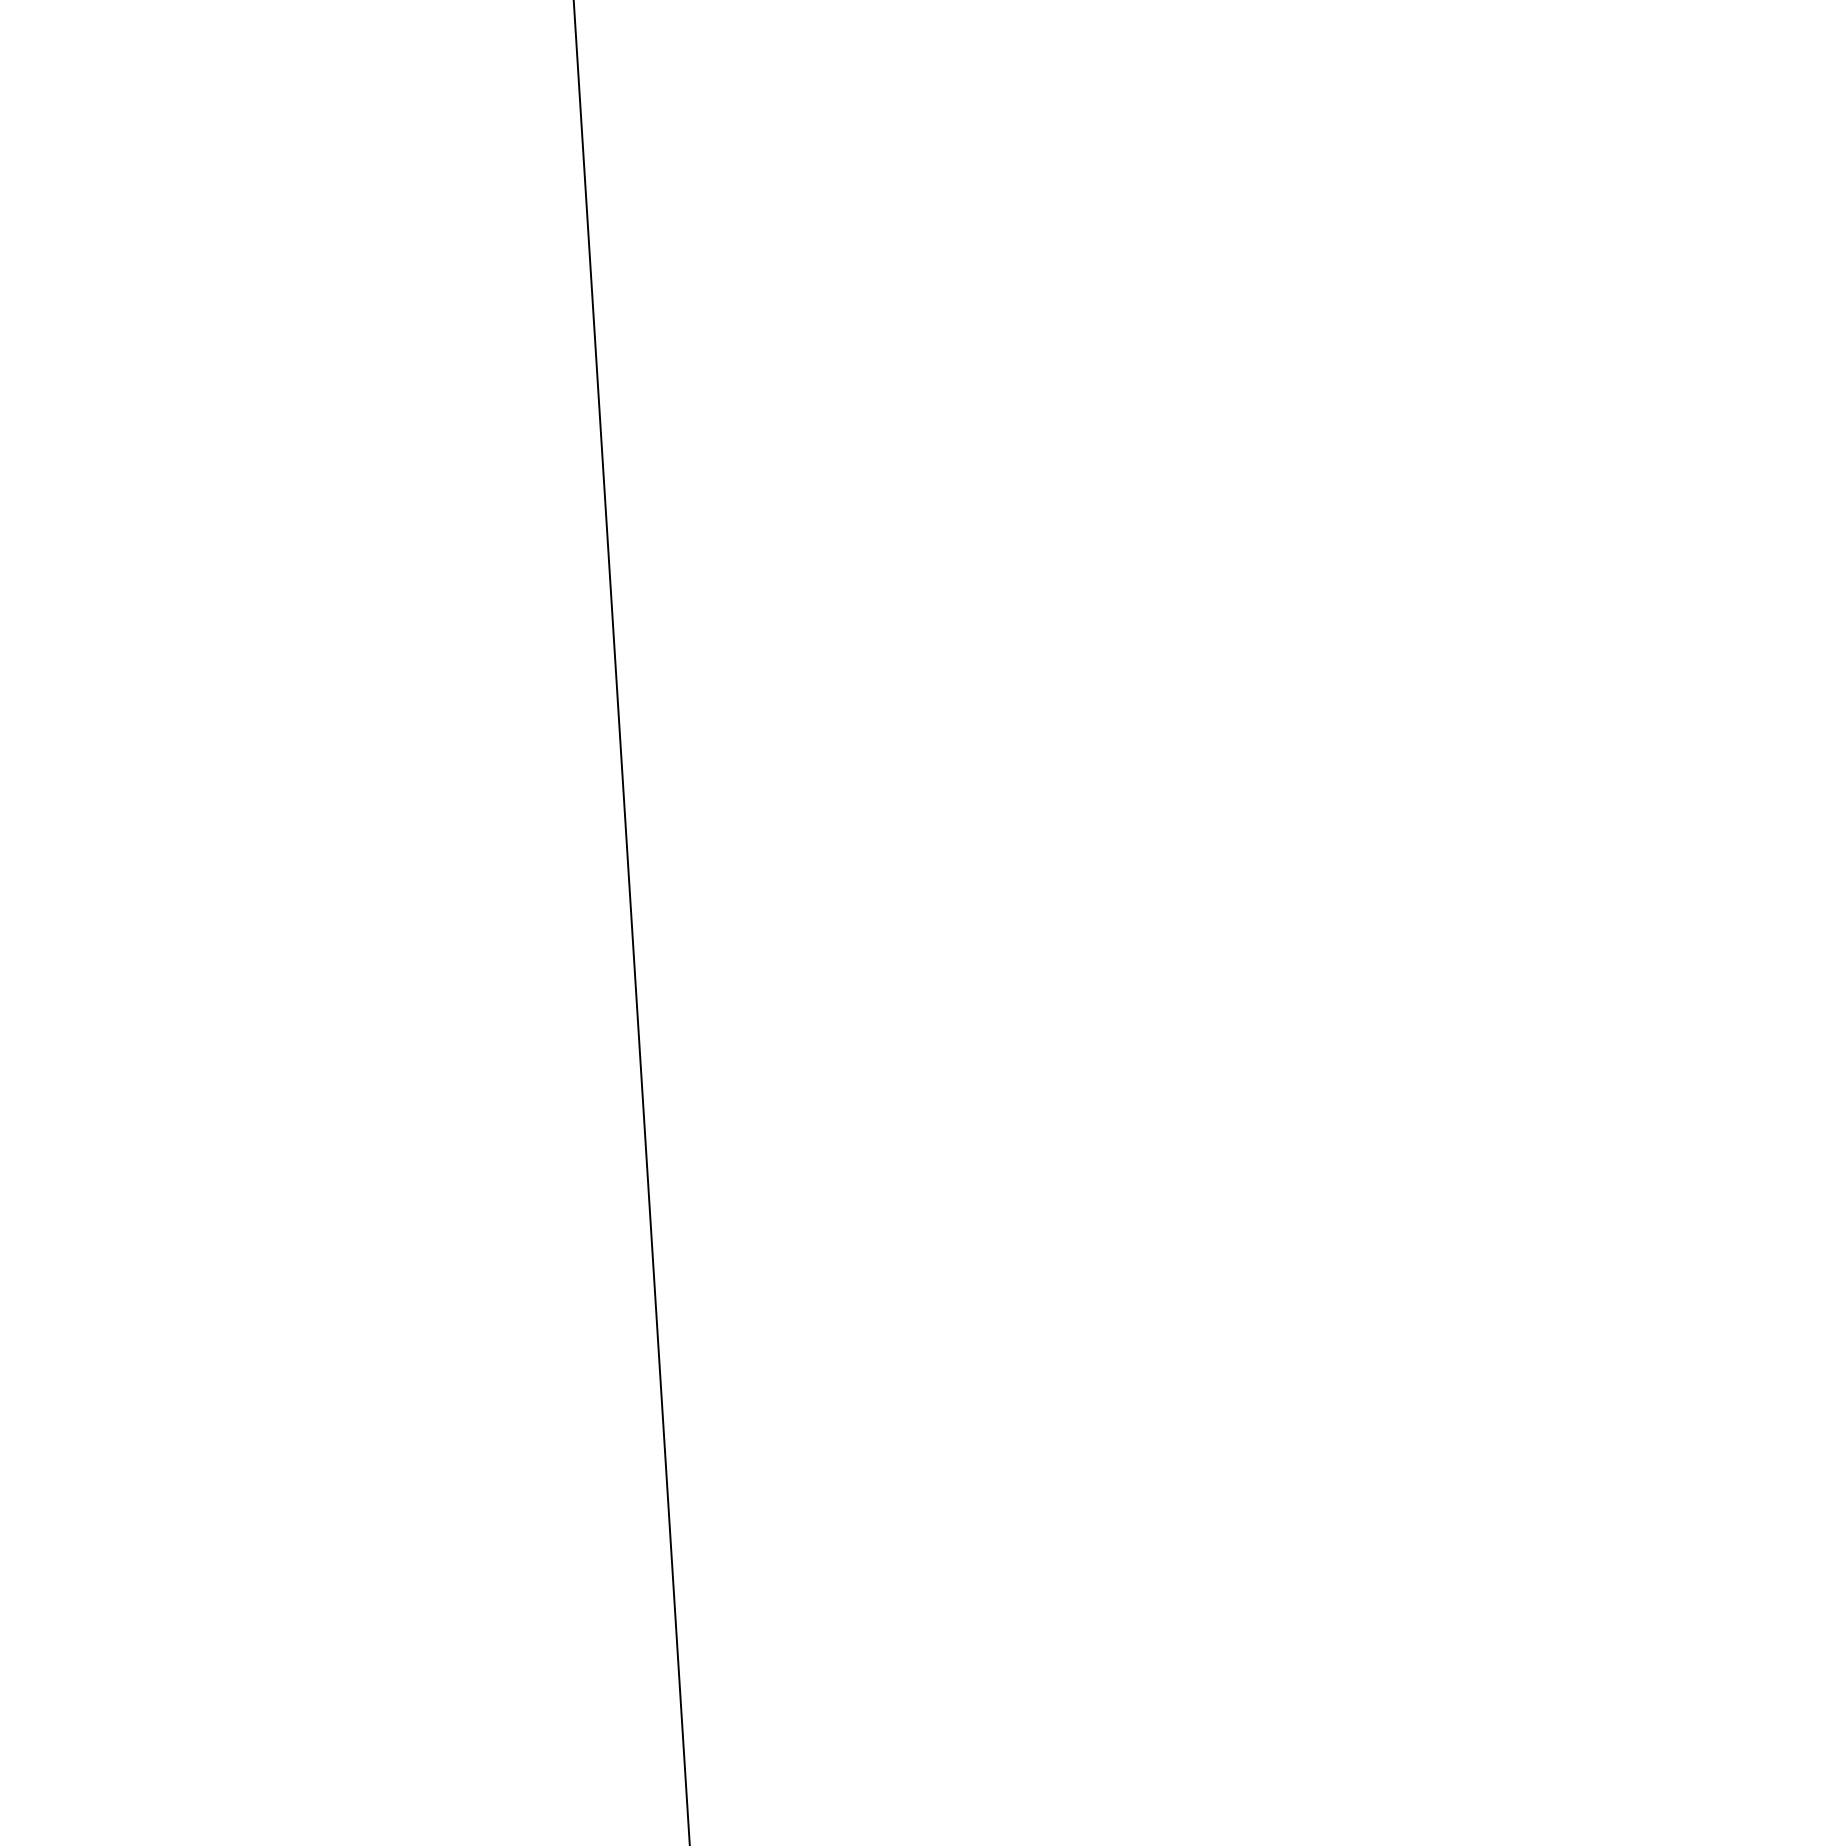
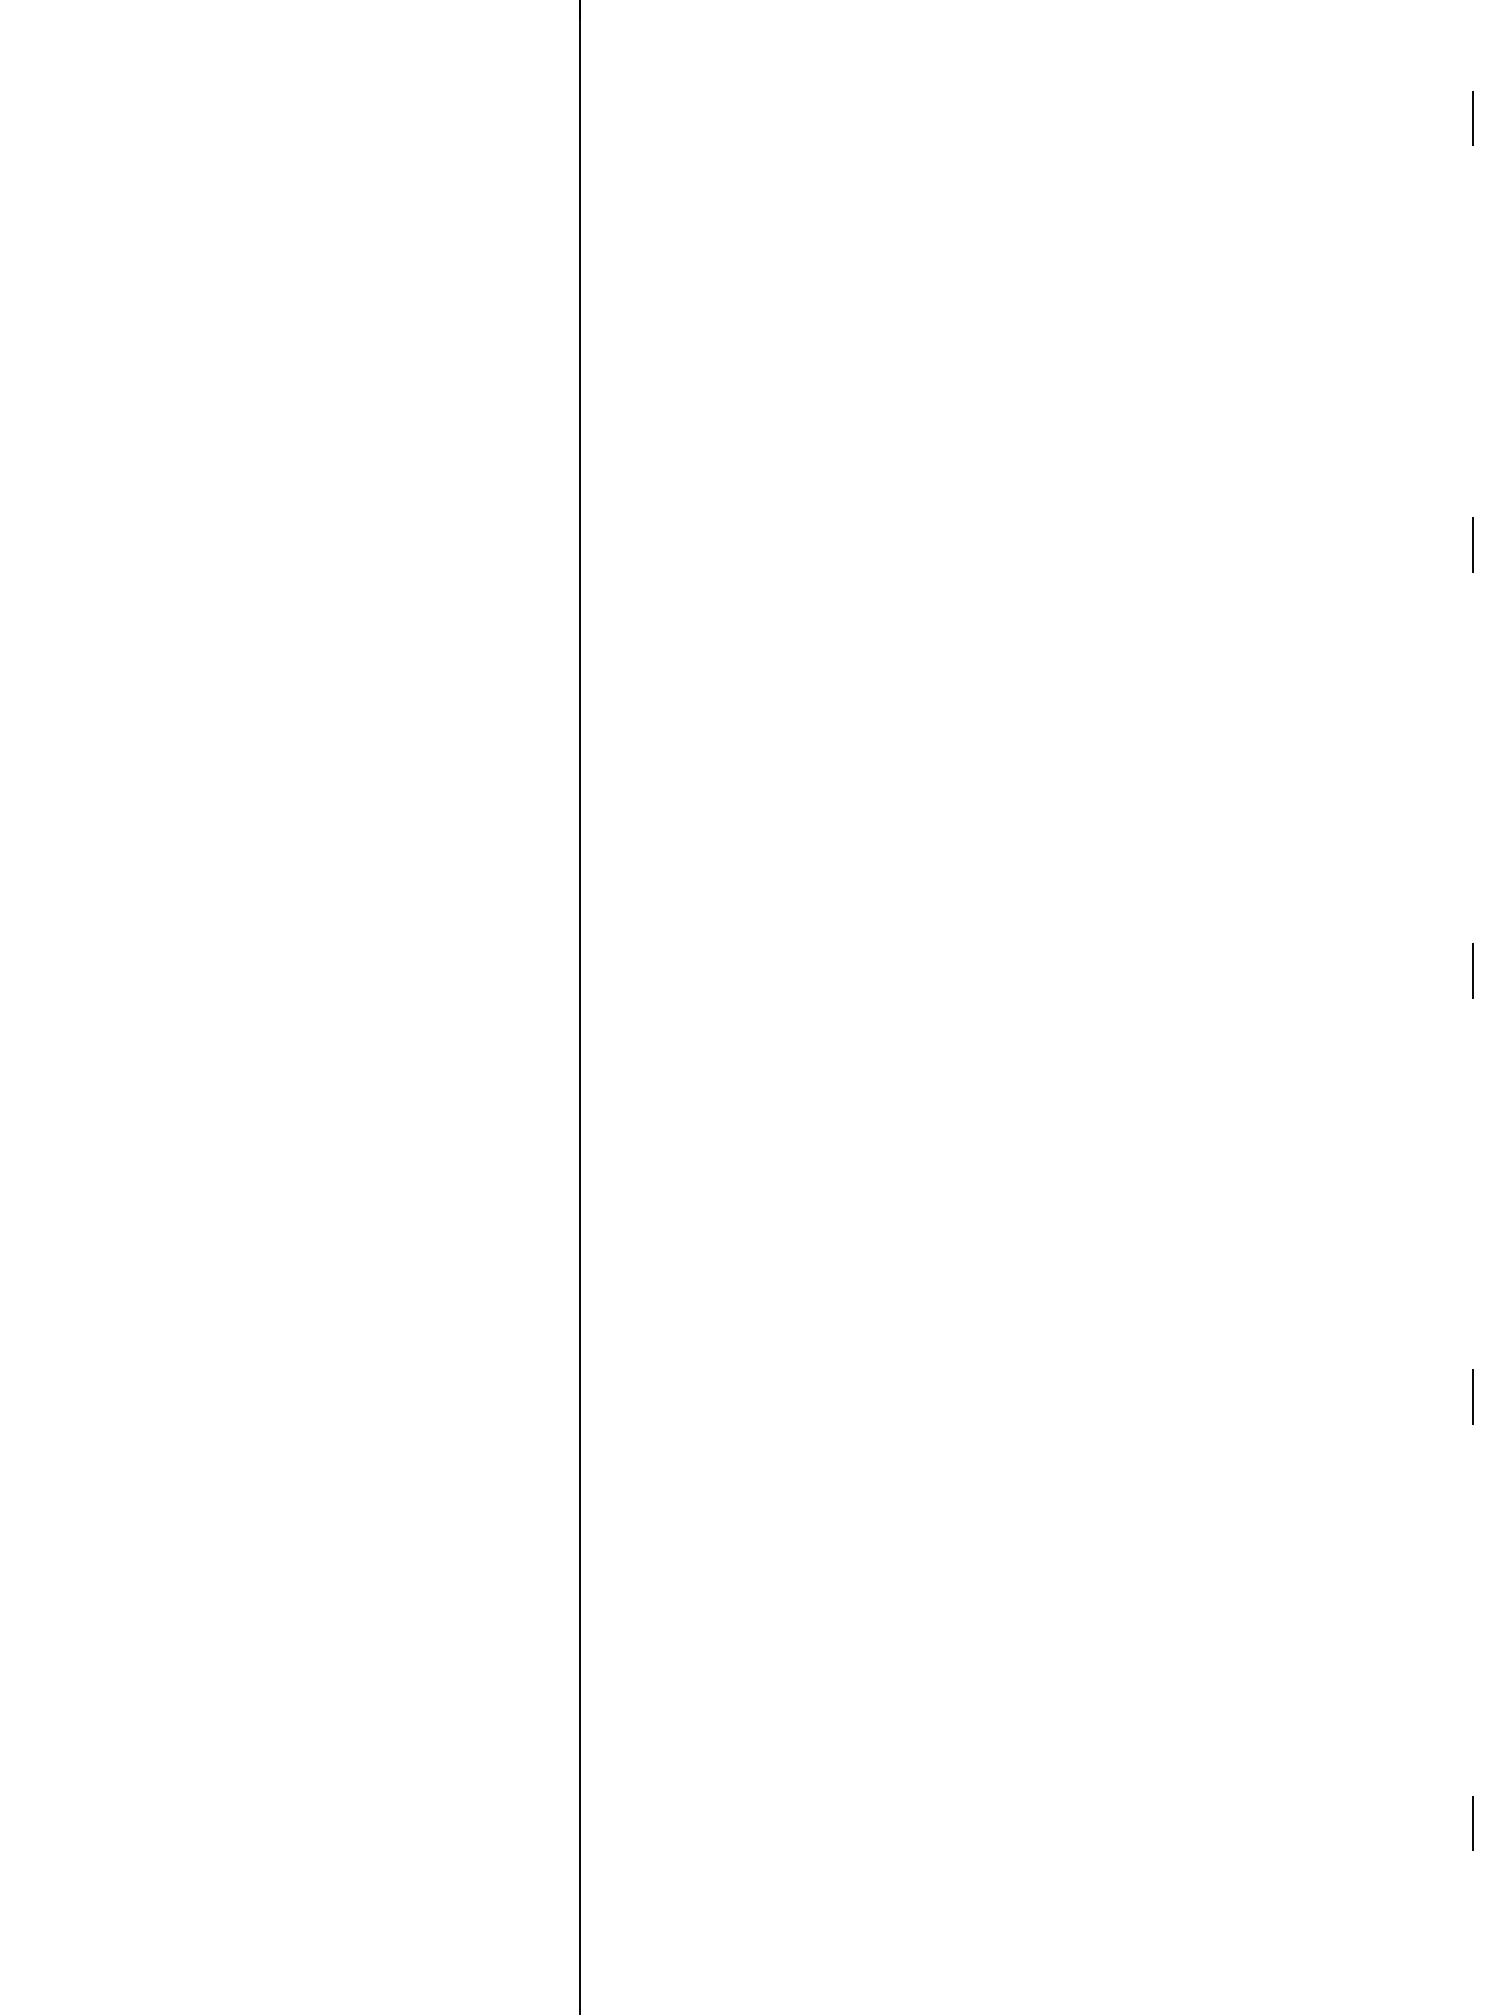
line: (1667, 75) -> (1472, 544), added
line: (1699, 592) -> (1472, 970), added
line: (1732, 1111) -> (1472, 1397), added
line: (1765, 1629) -> (1472, 1823), added

